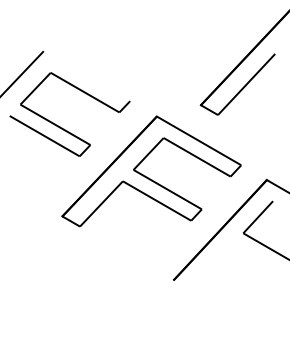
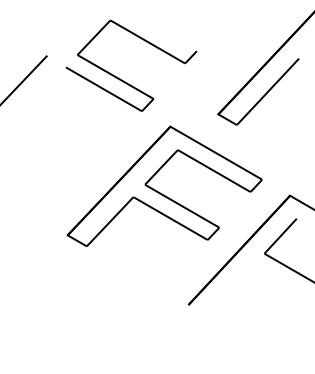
part: (62, 127) -> (123, 79), moved

